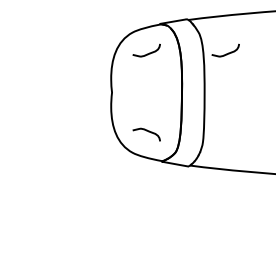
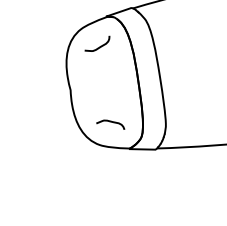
curve: (226, 53) -> (174, 34), removed

